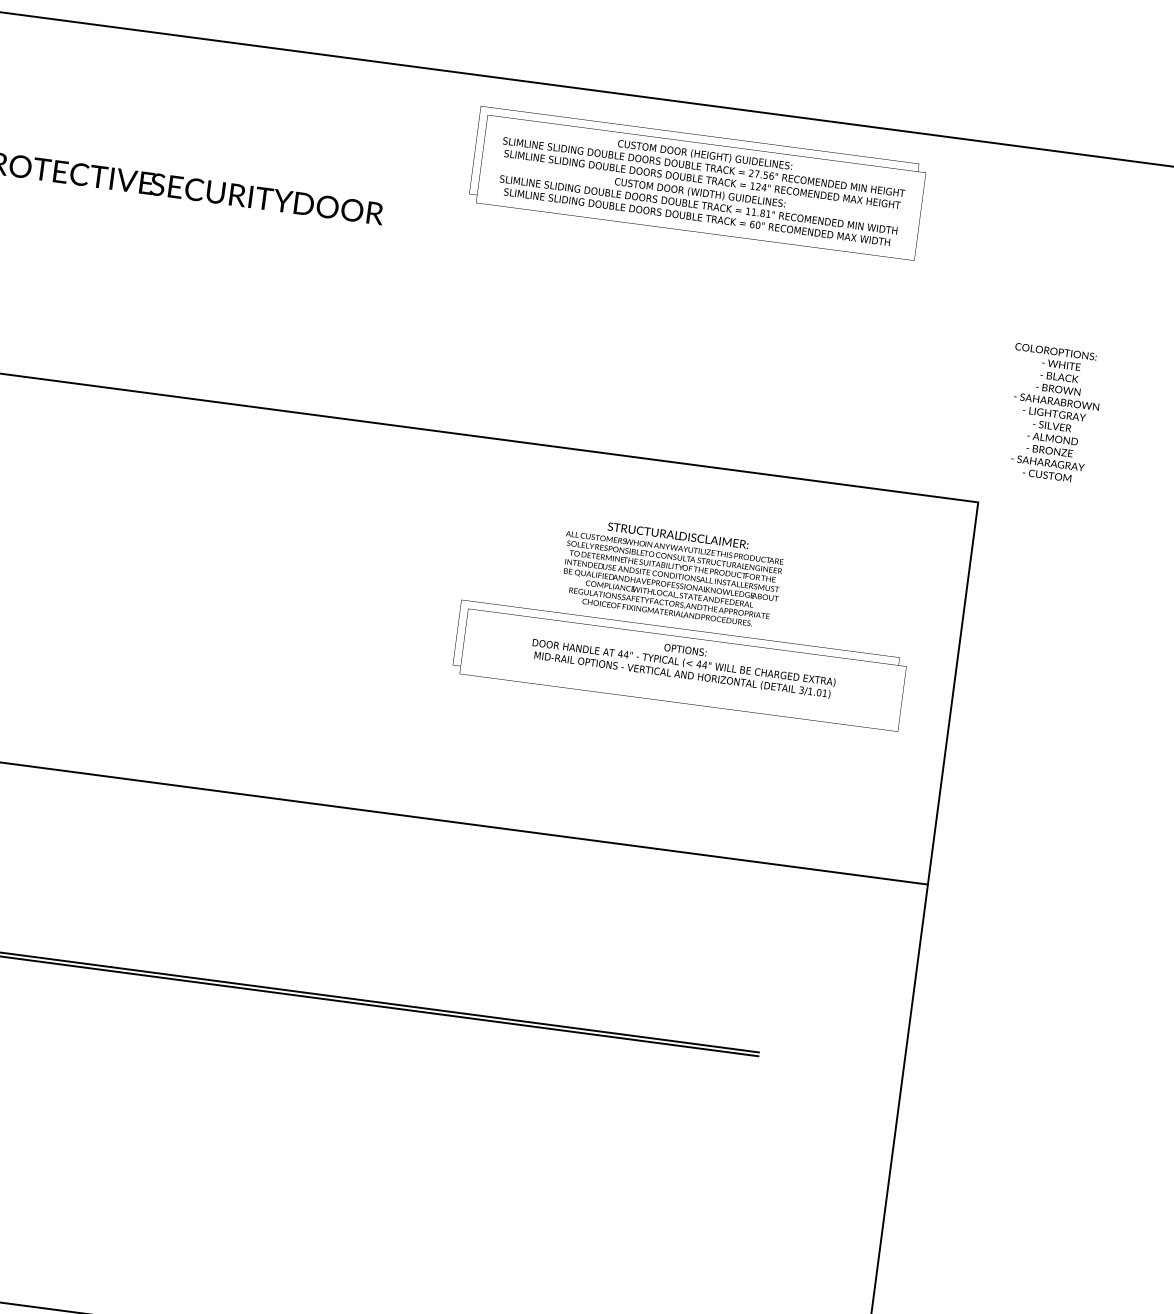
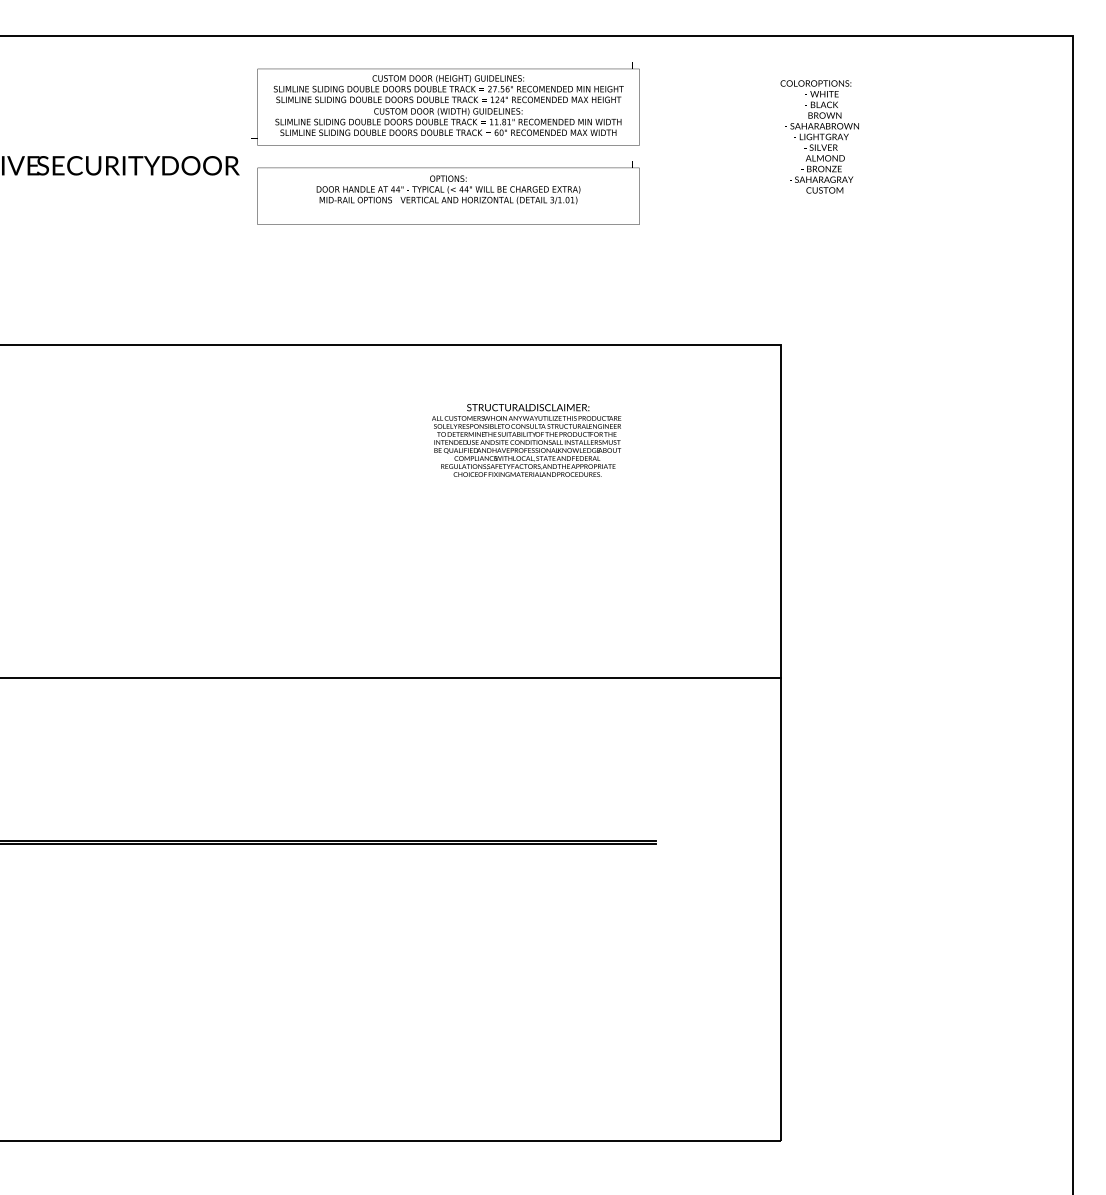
text: (698, 183) -> (445, 103), moved
text: (1052, 413) -> (819, 136), moved
text: (683, 665) -> (448, 192), moved

